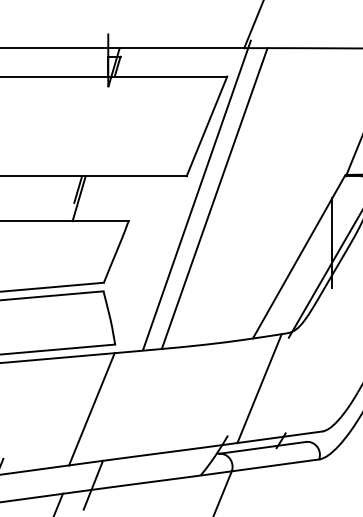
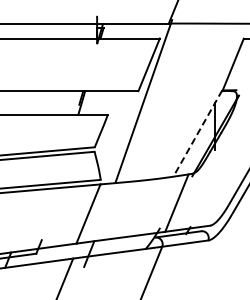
line: (215, 197) -> (153, 102), removed
line: (298, 256) -> (197, 133), solid -> dashed

